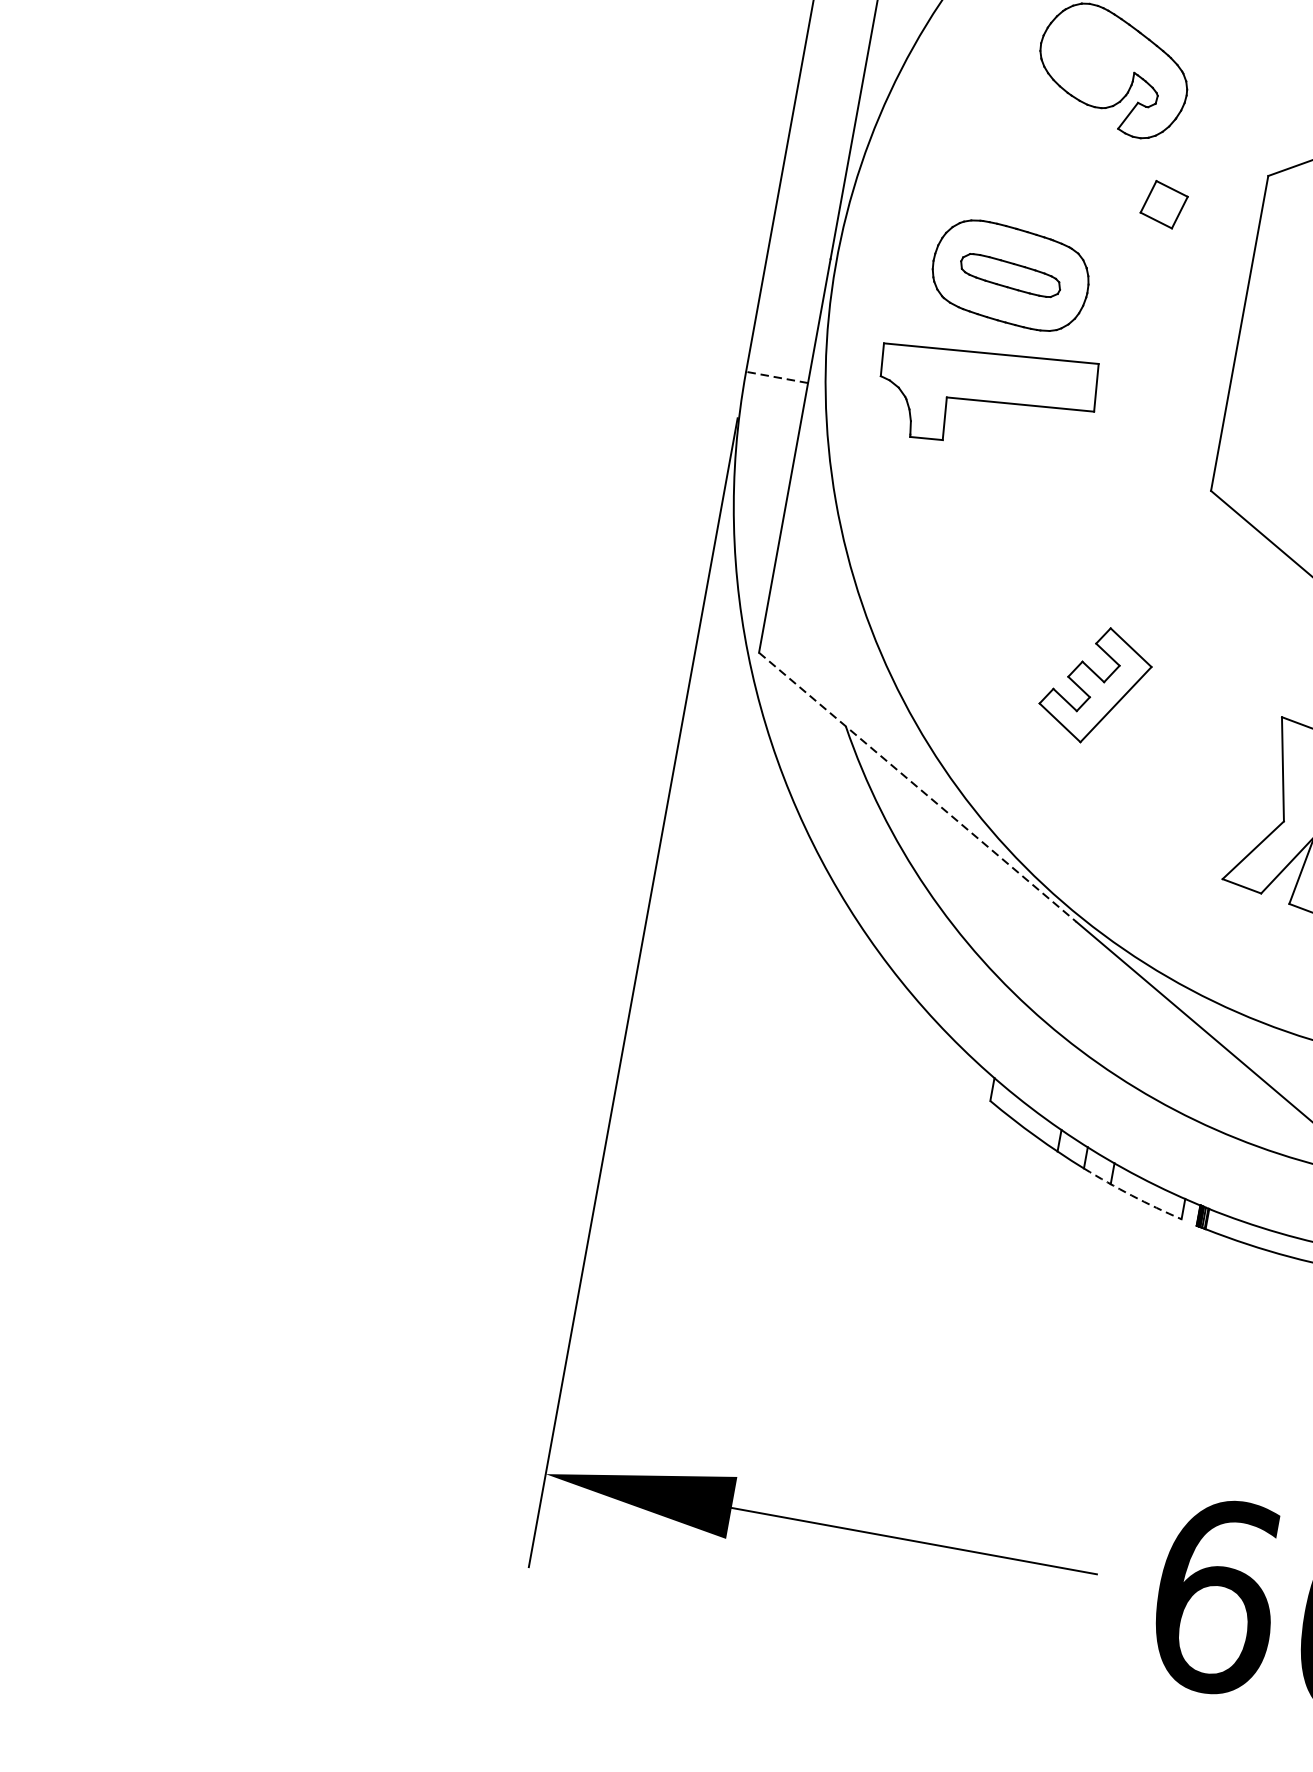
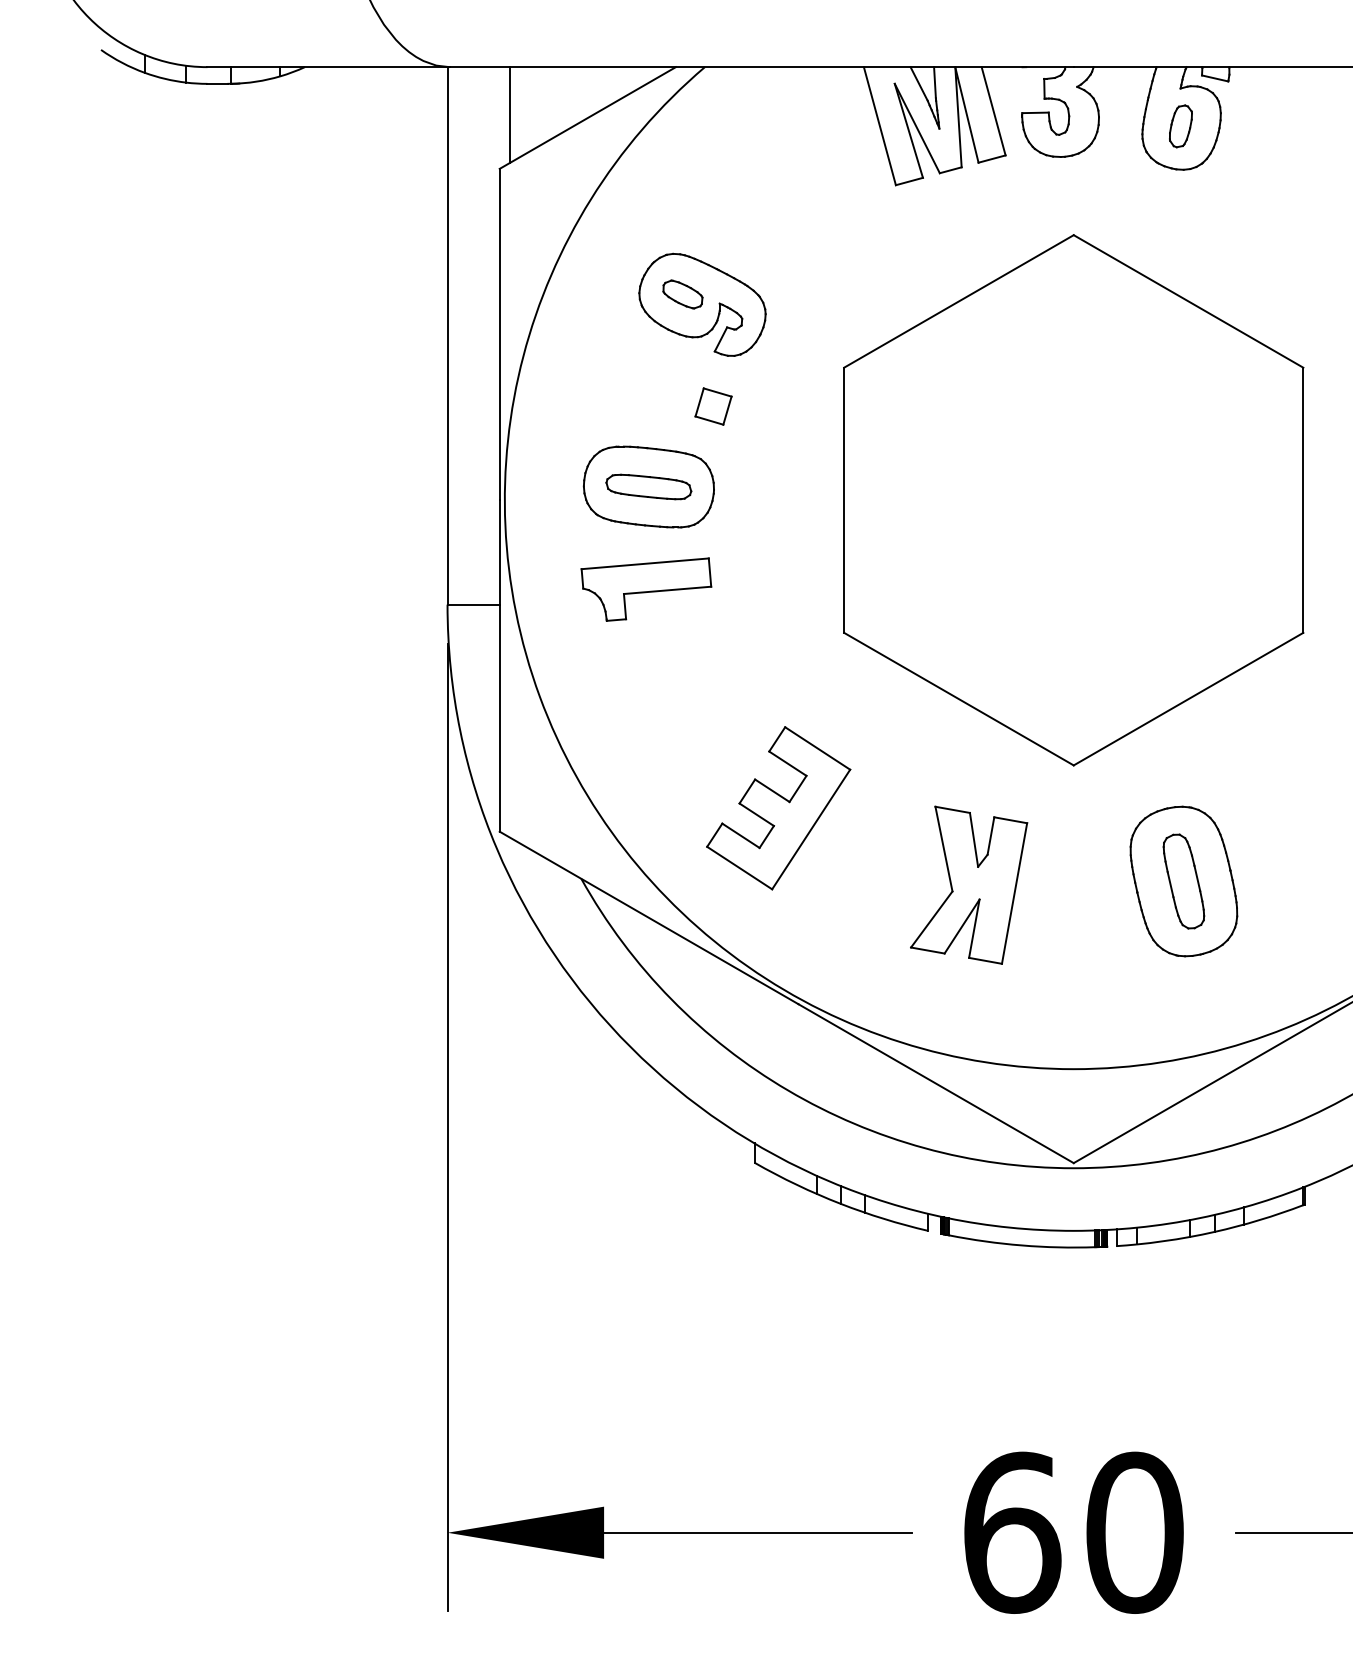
part: (1092, 54) -> (682, 294), added
part: (1164, 204) -> (713, 406), moved
line: (776, 377) -> (473, 604), dashed -> solid
part: (985, 396) -> (646, 589), size x0.71
part: (1095, 685) -> (778, 808), size x1.67
line: (918, 788) -> (649, 918), dashed -> solid
arc: (1131, 1195) -> (883, 1218), dashed -> solid

